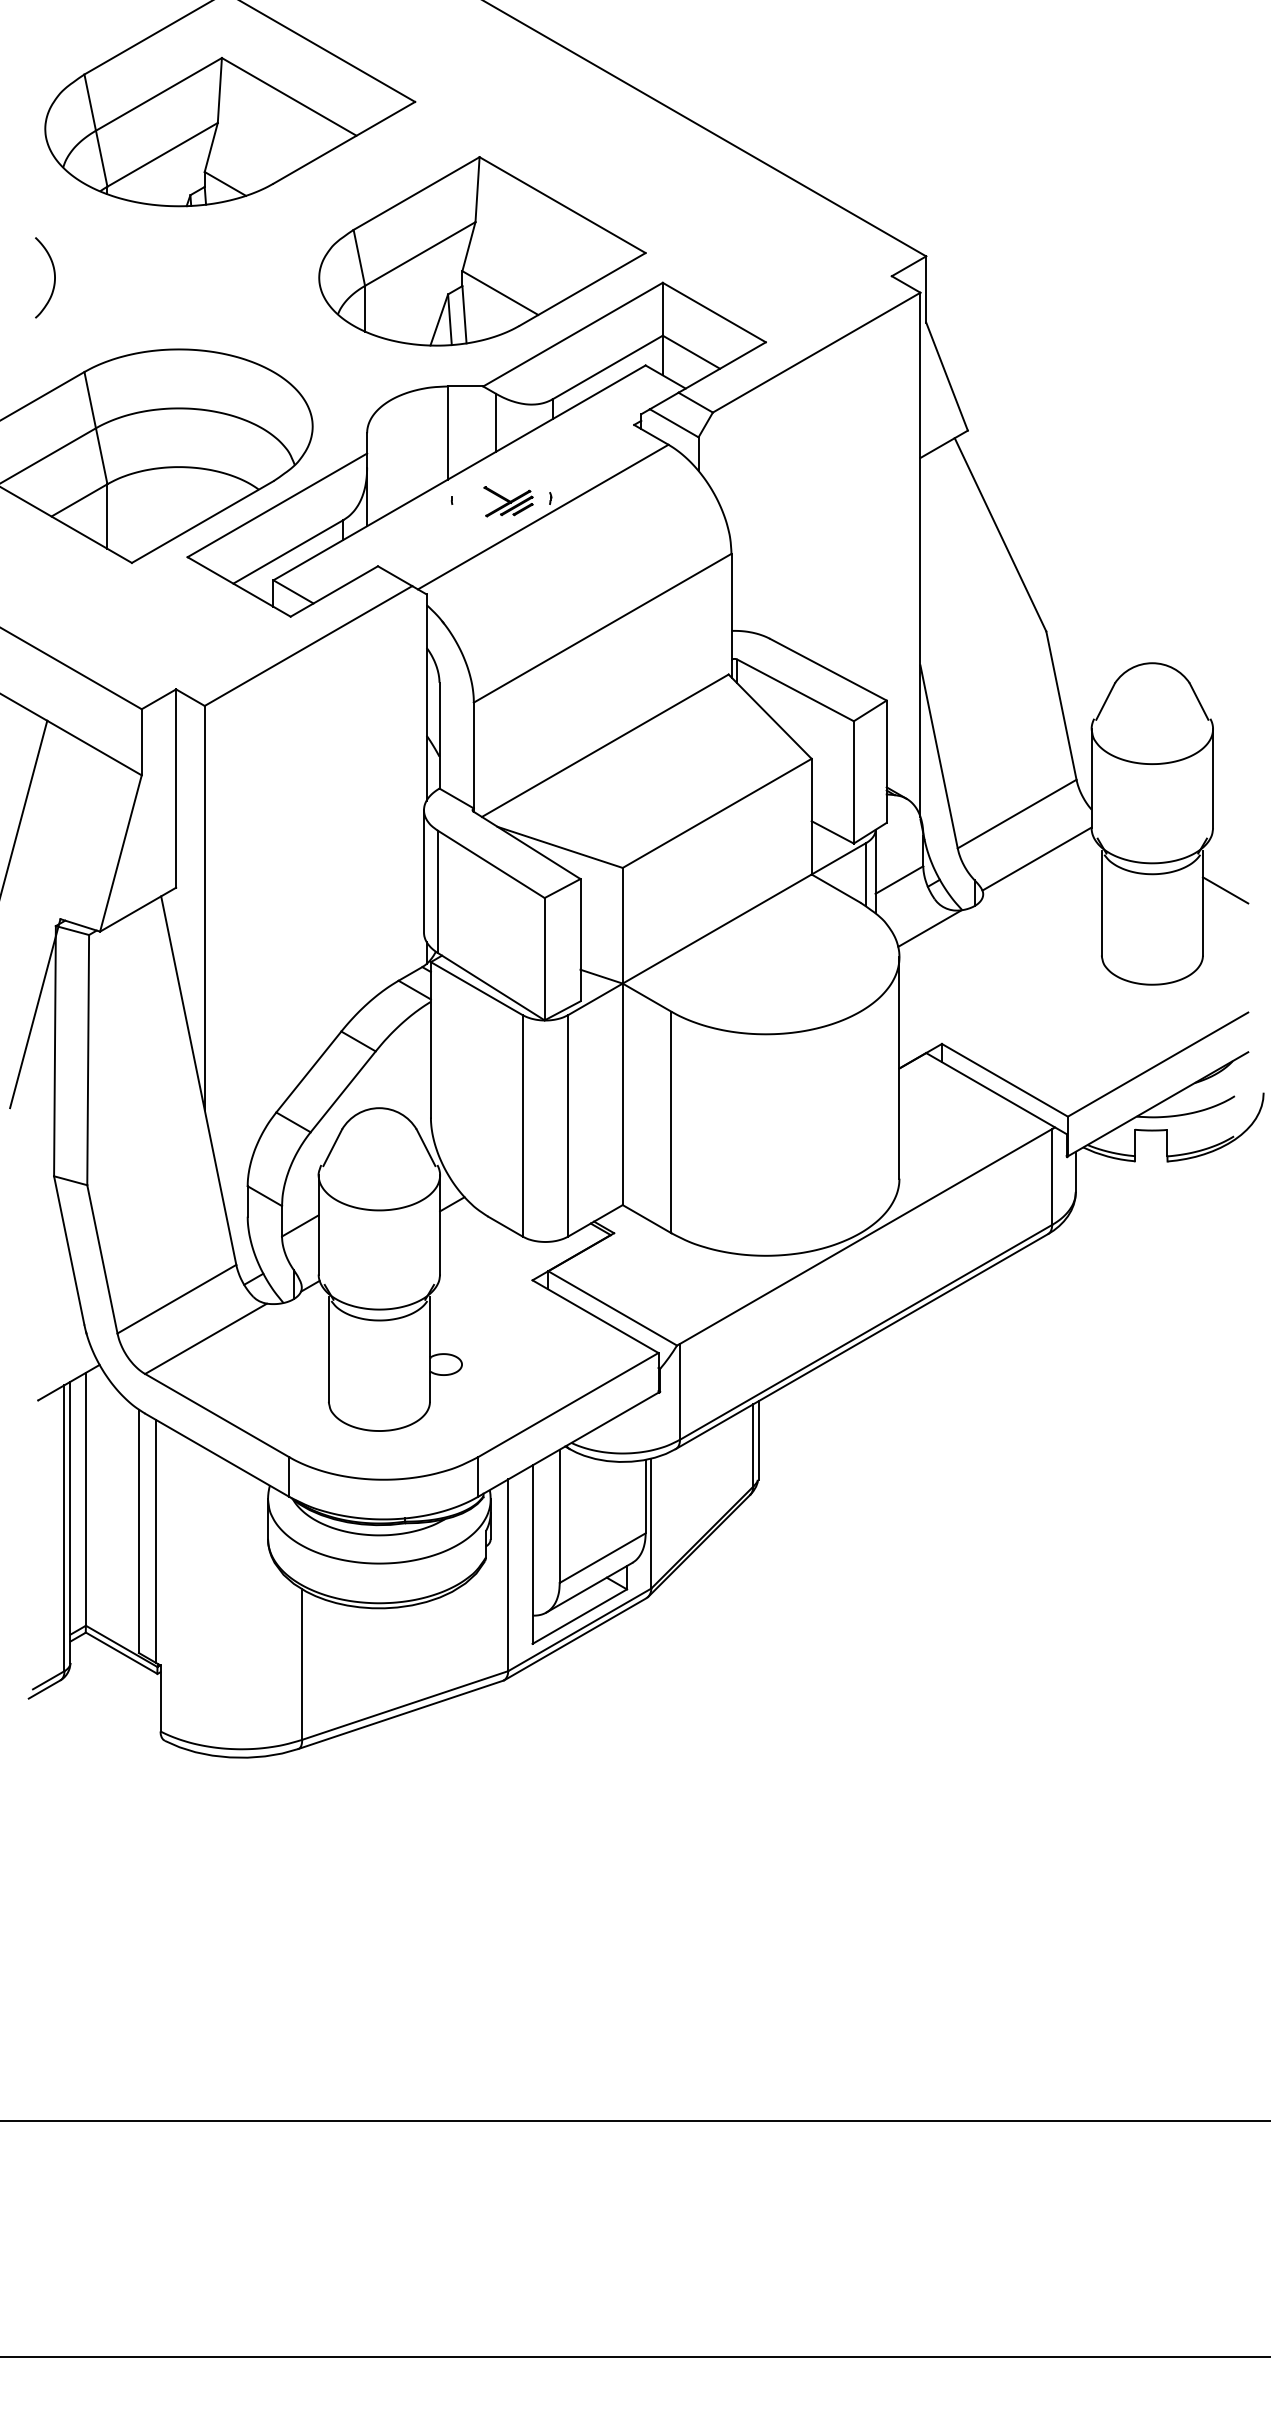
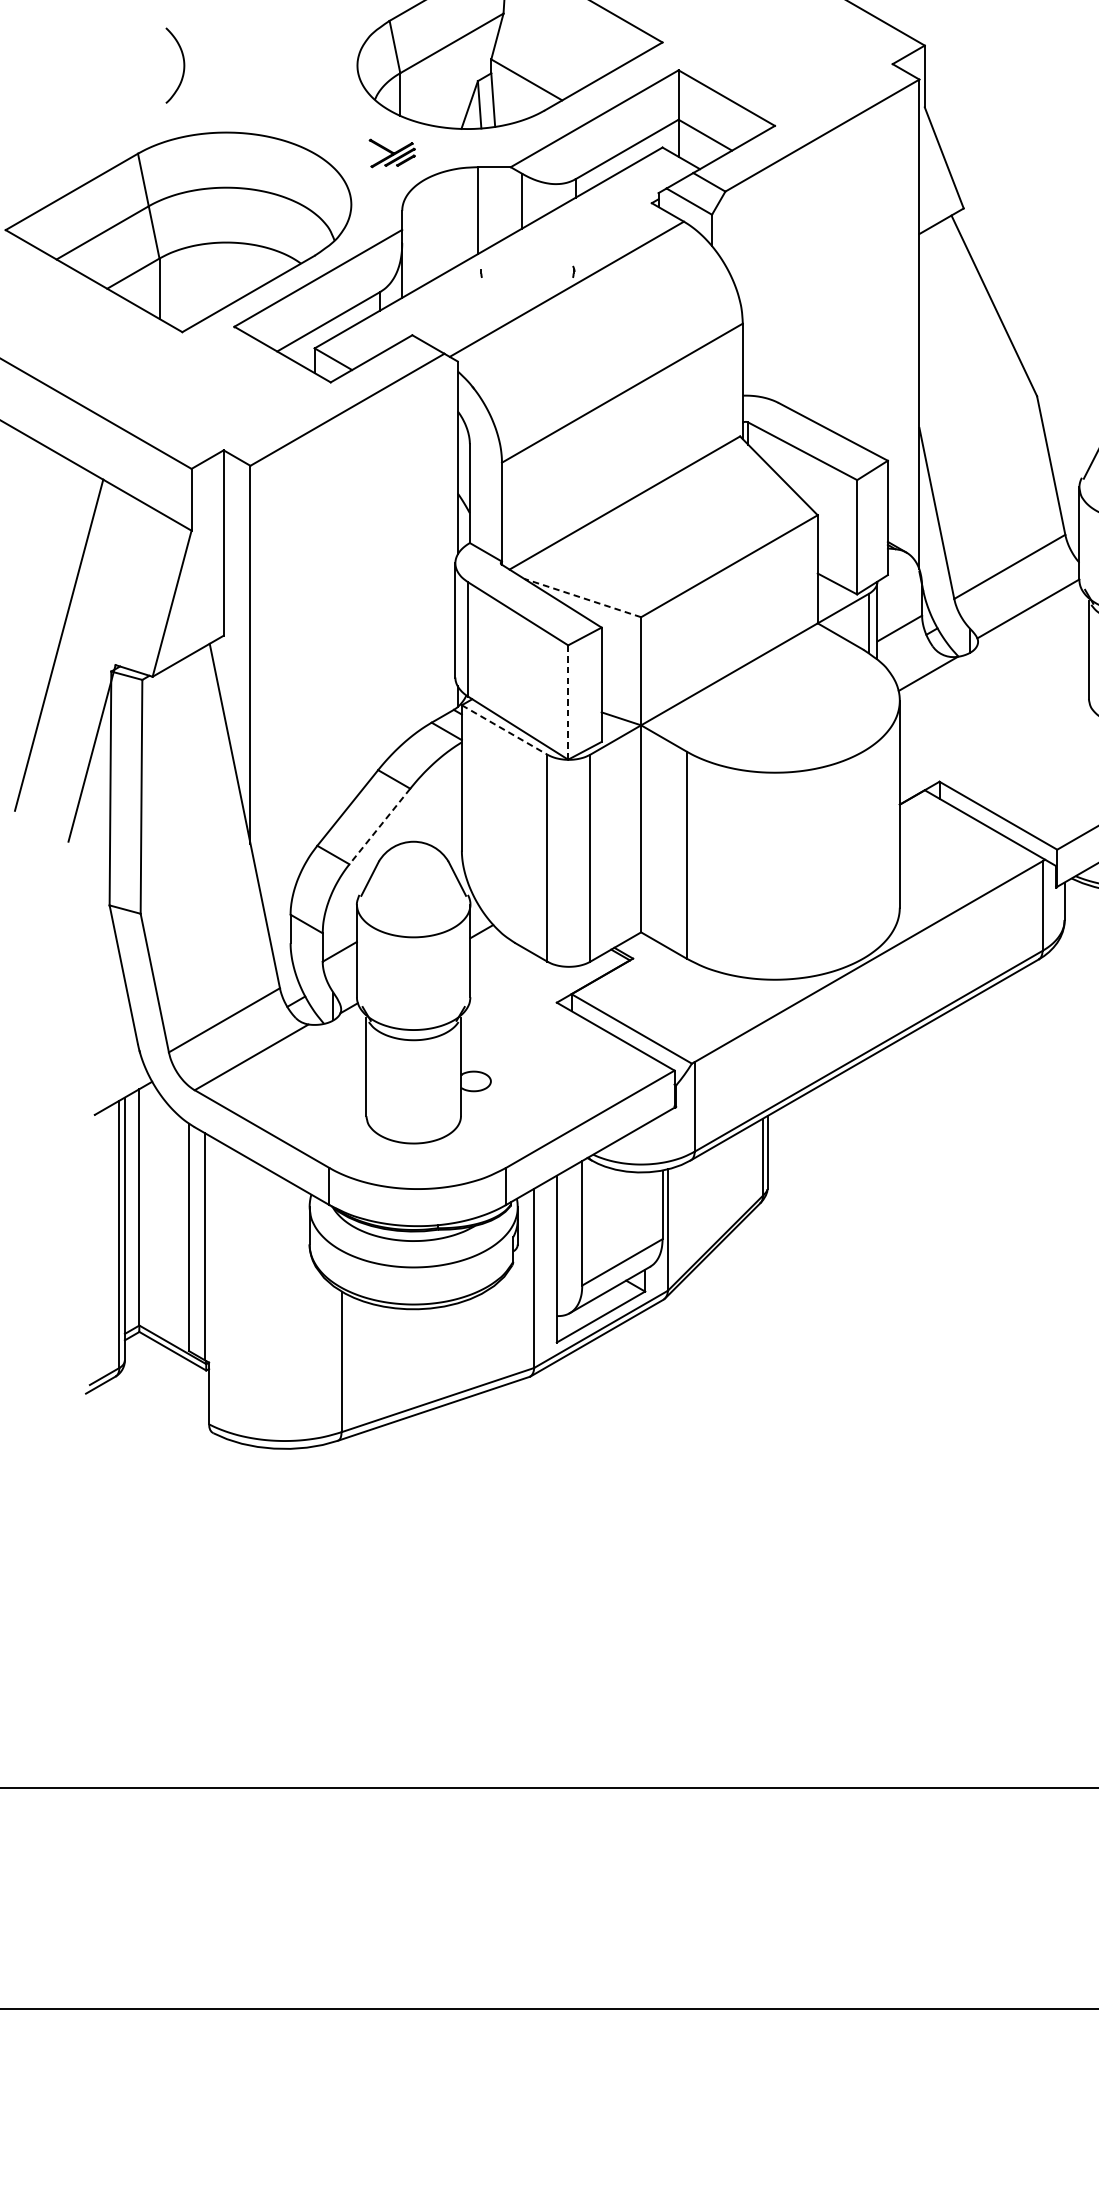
curve: (53, 273) -> (182, 61), moved
part: (508, 501) -> (392, 153), moved
line: (560, 847) -> (582, 598), solid -> dashed
line: (544, 959) -> (568, 702), solid -> dashed
line: (476, 988) -> (504, 729), solid -> dashed
line: (343, 1091) -> (380, 826), solid -> dashed

